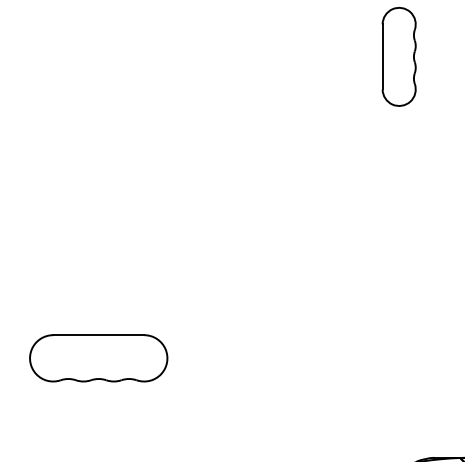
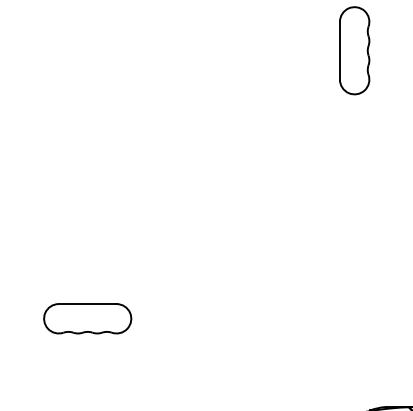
part: (98, 358) -> (87, 318), size x0.71

